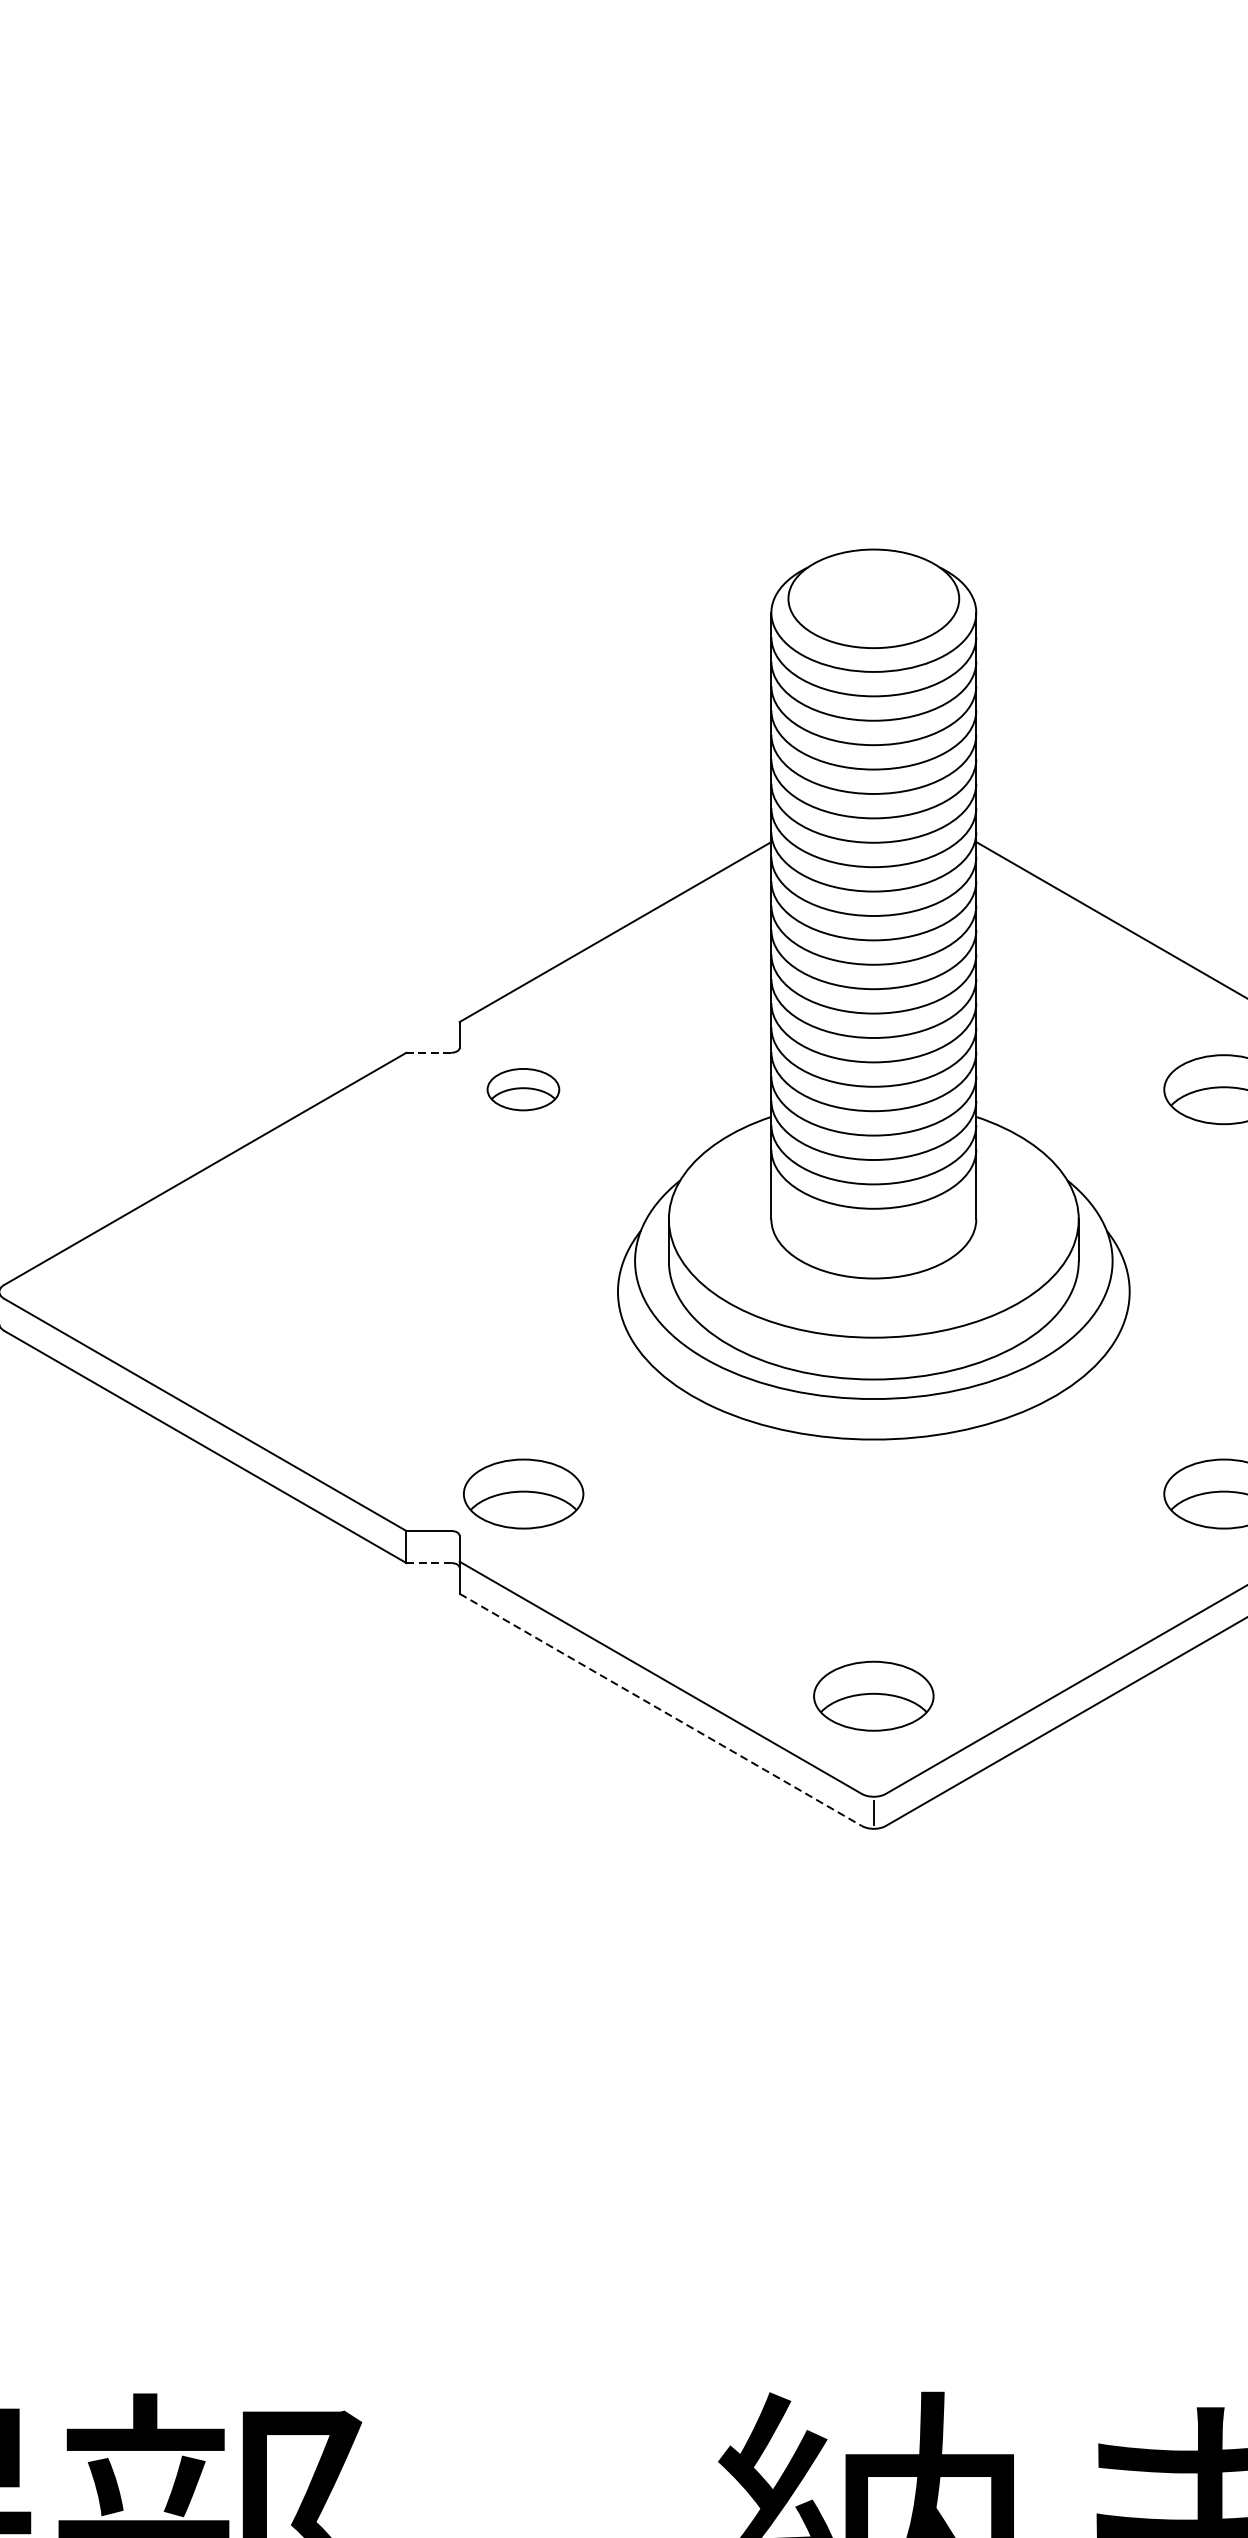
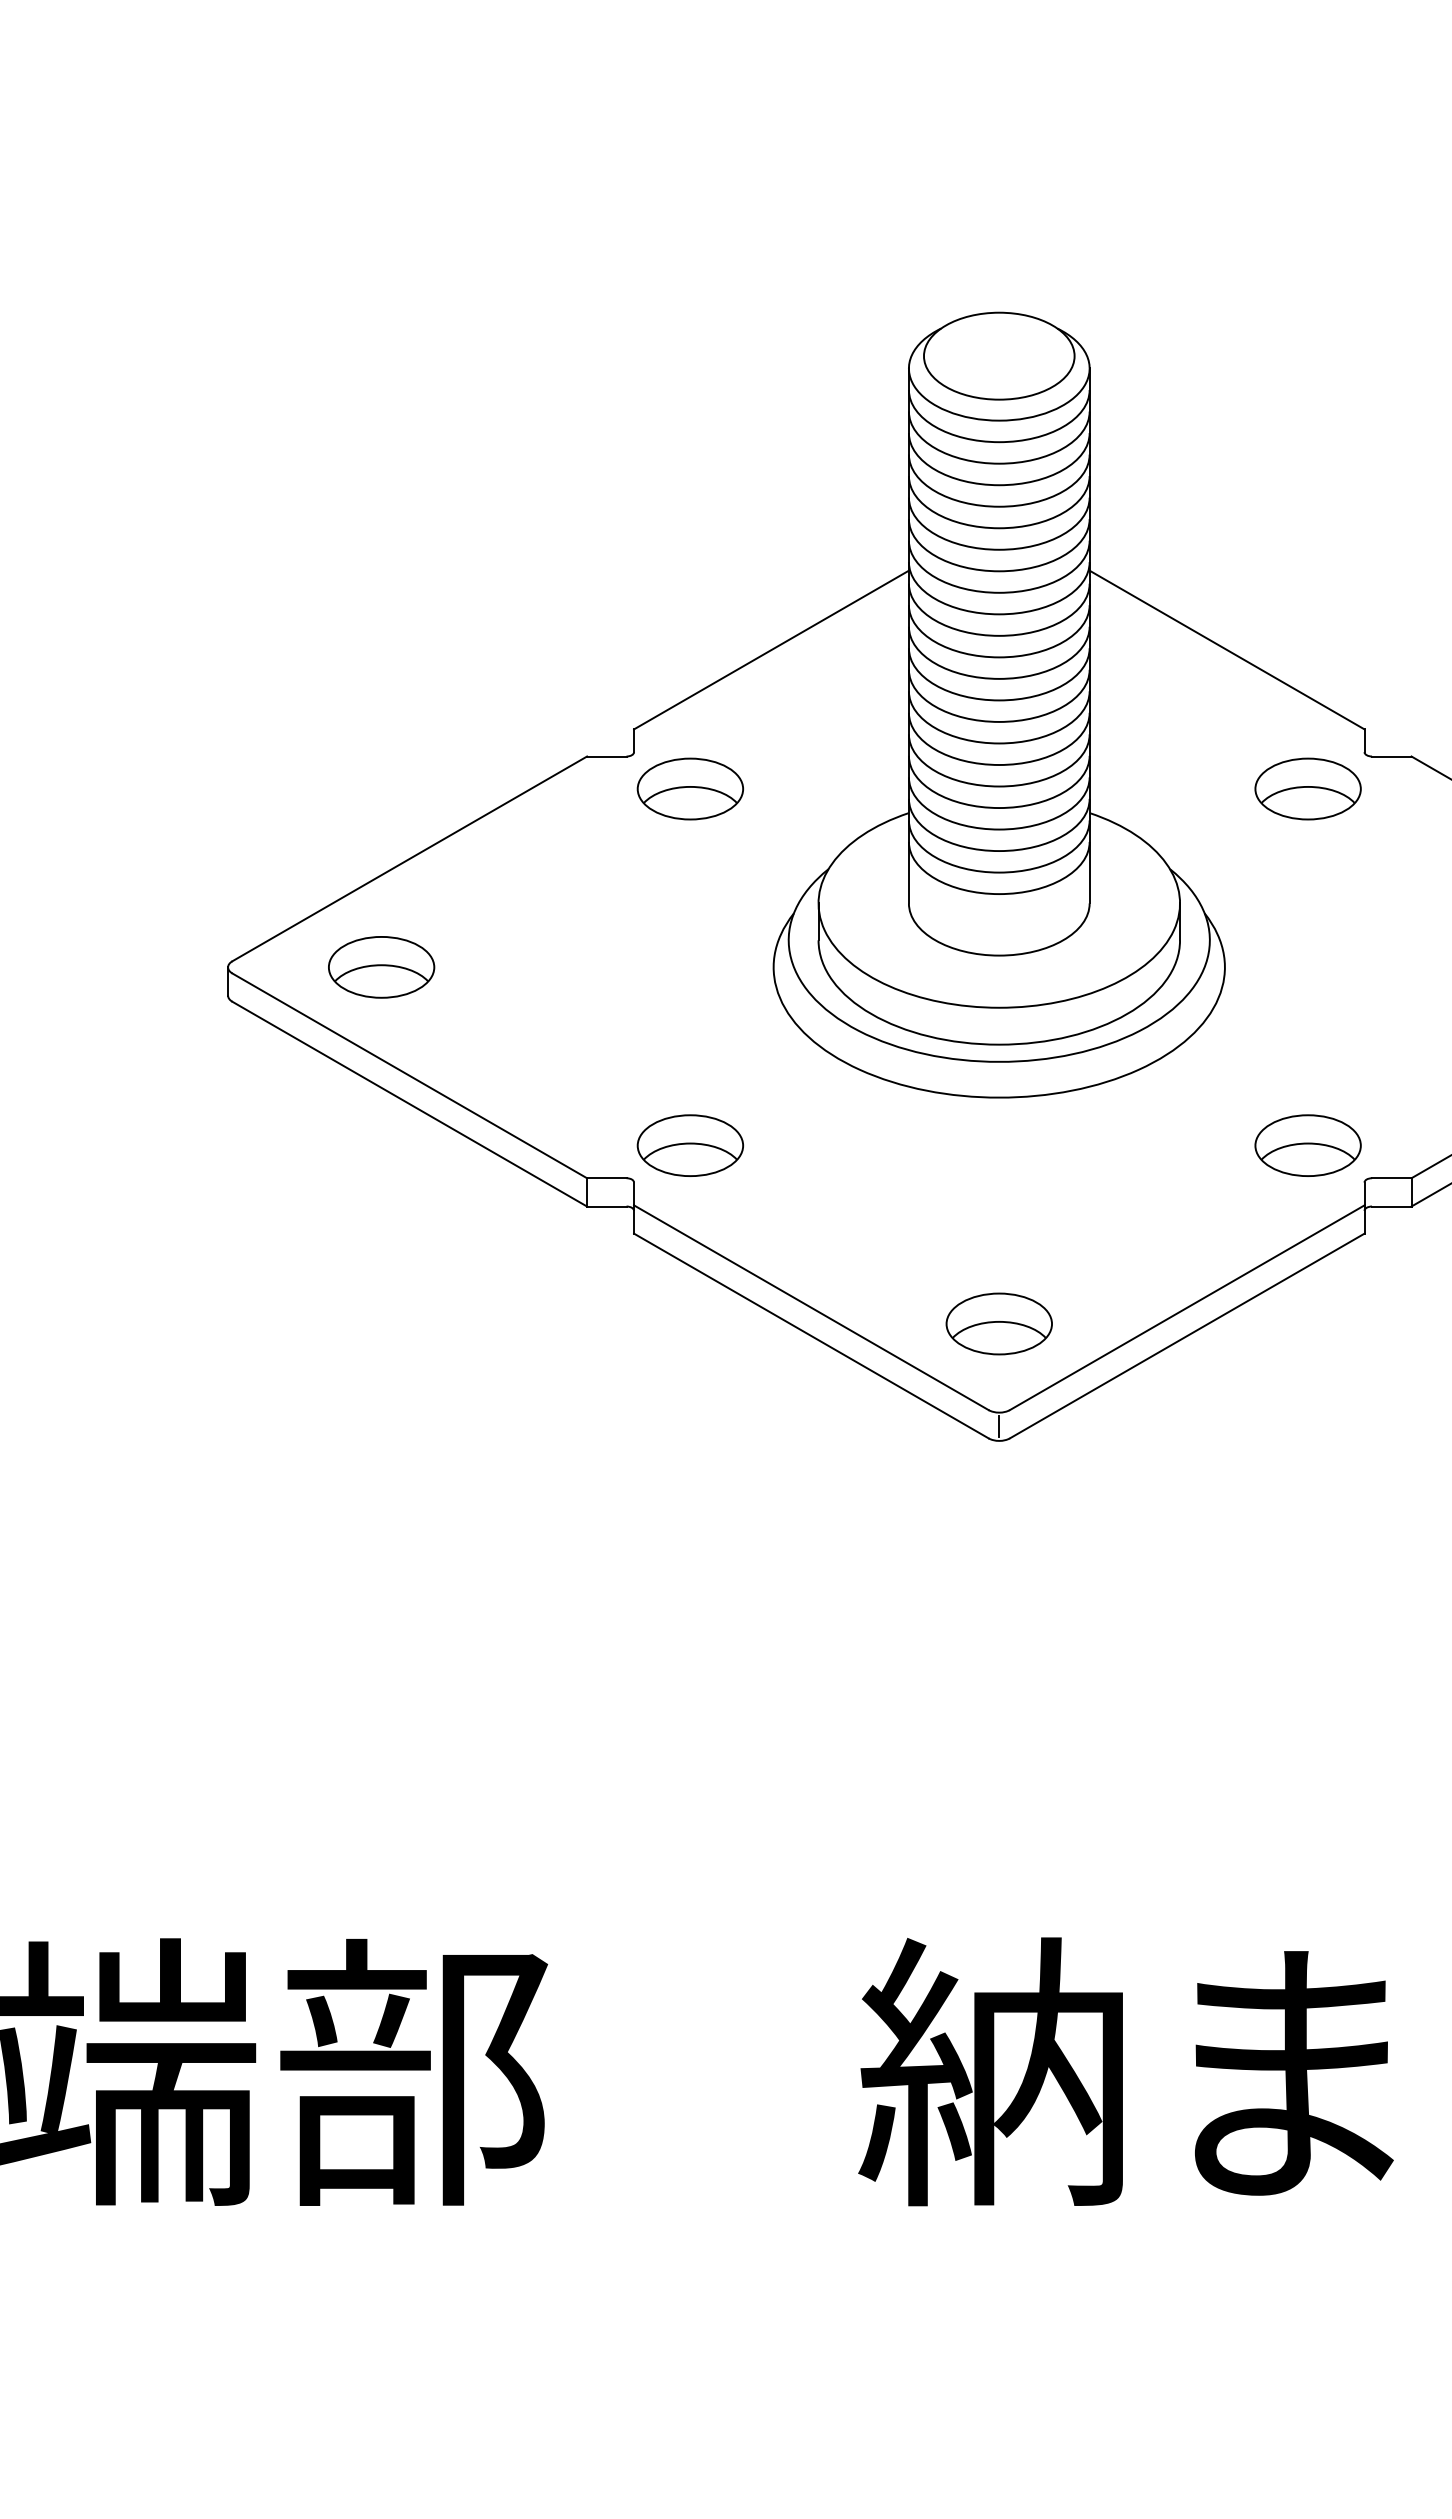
line: (428, 1052) -> (606, 756), dashed -> solid
part: (522, 1089) -> (689, 788), size x1.67
part: (173, 1292) -> (381, 967), added
line: (428, 1563) -> (606, 1206), dashed -> solid
line: (660, 1710) -> (811, 1336), dashed -> solid

